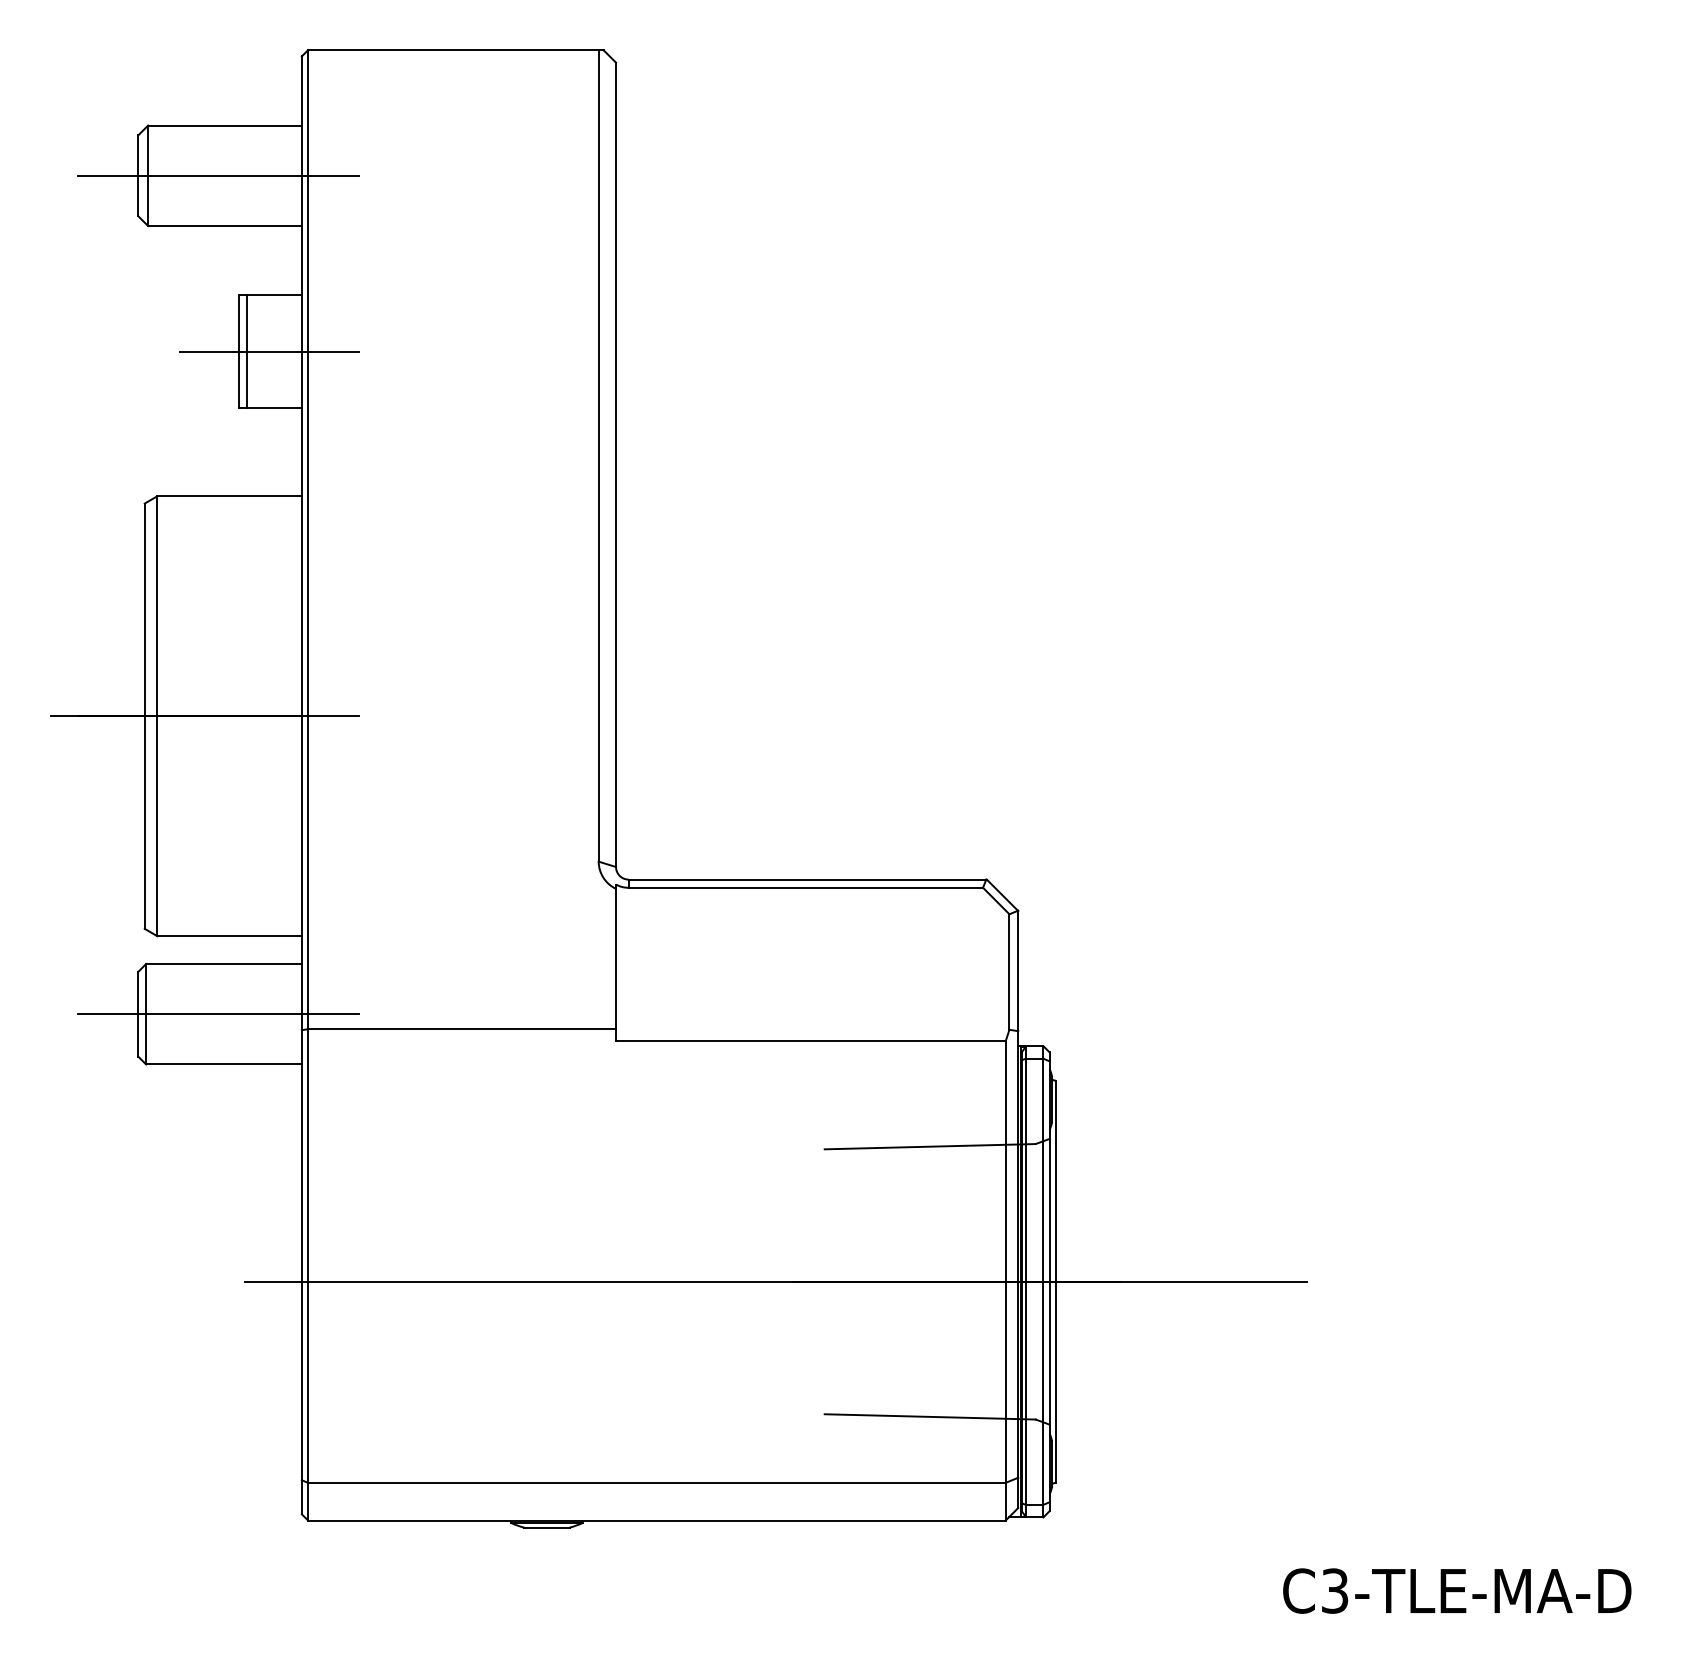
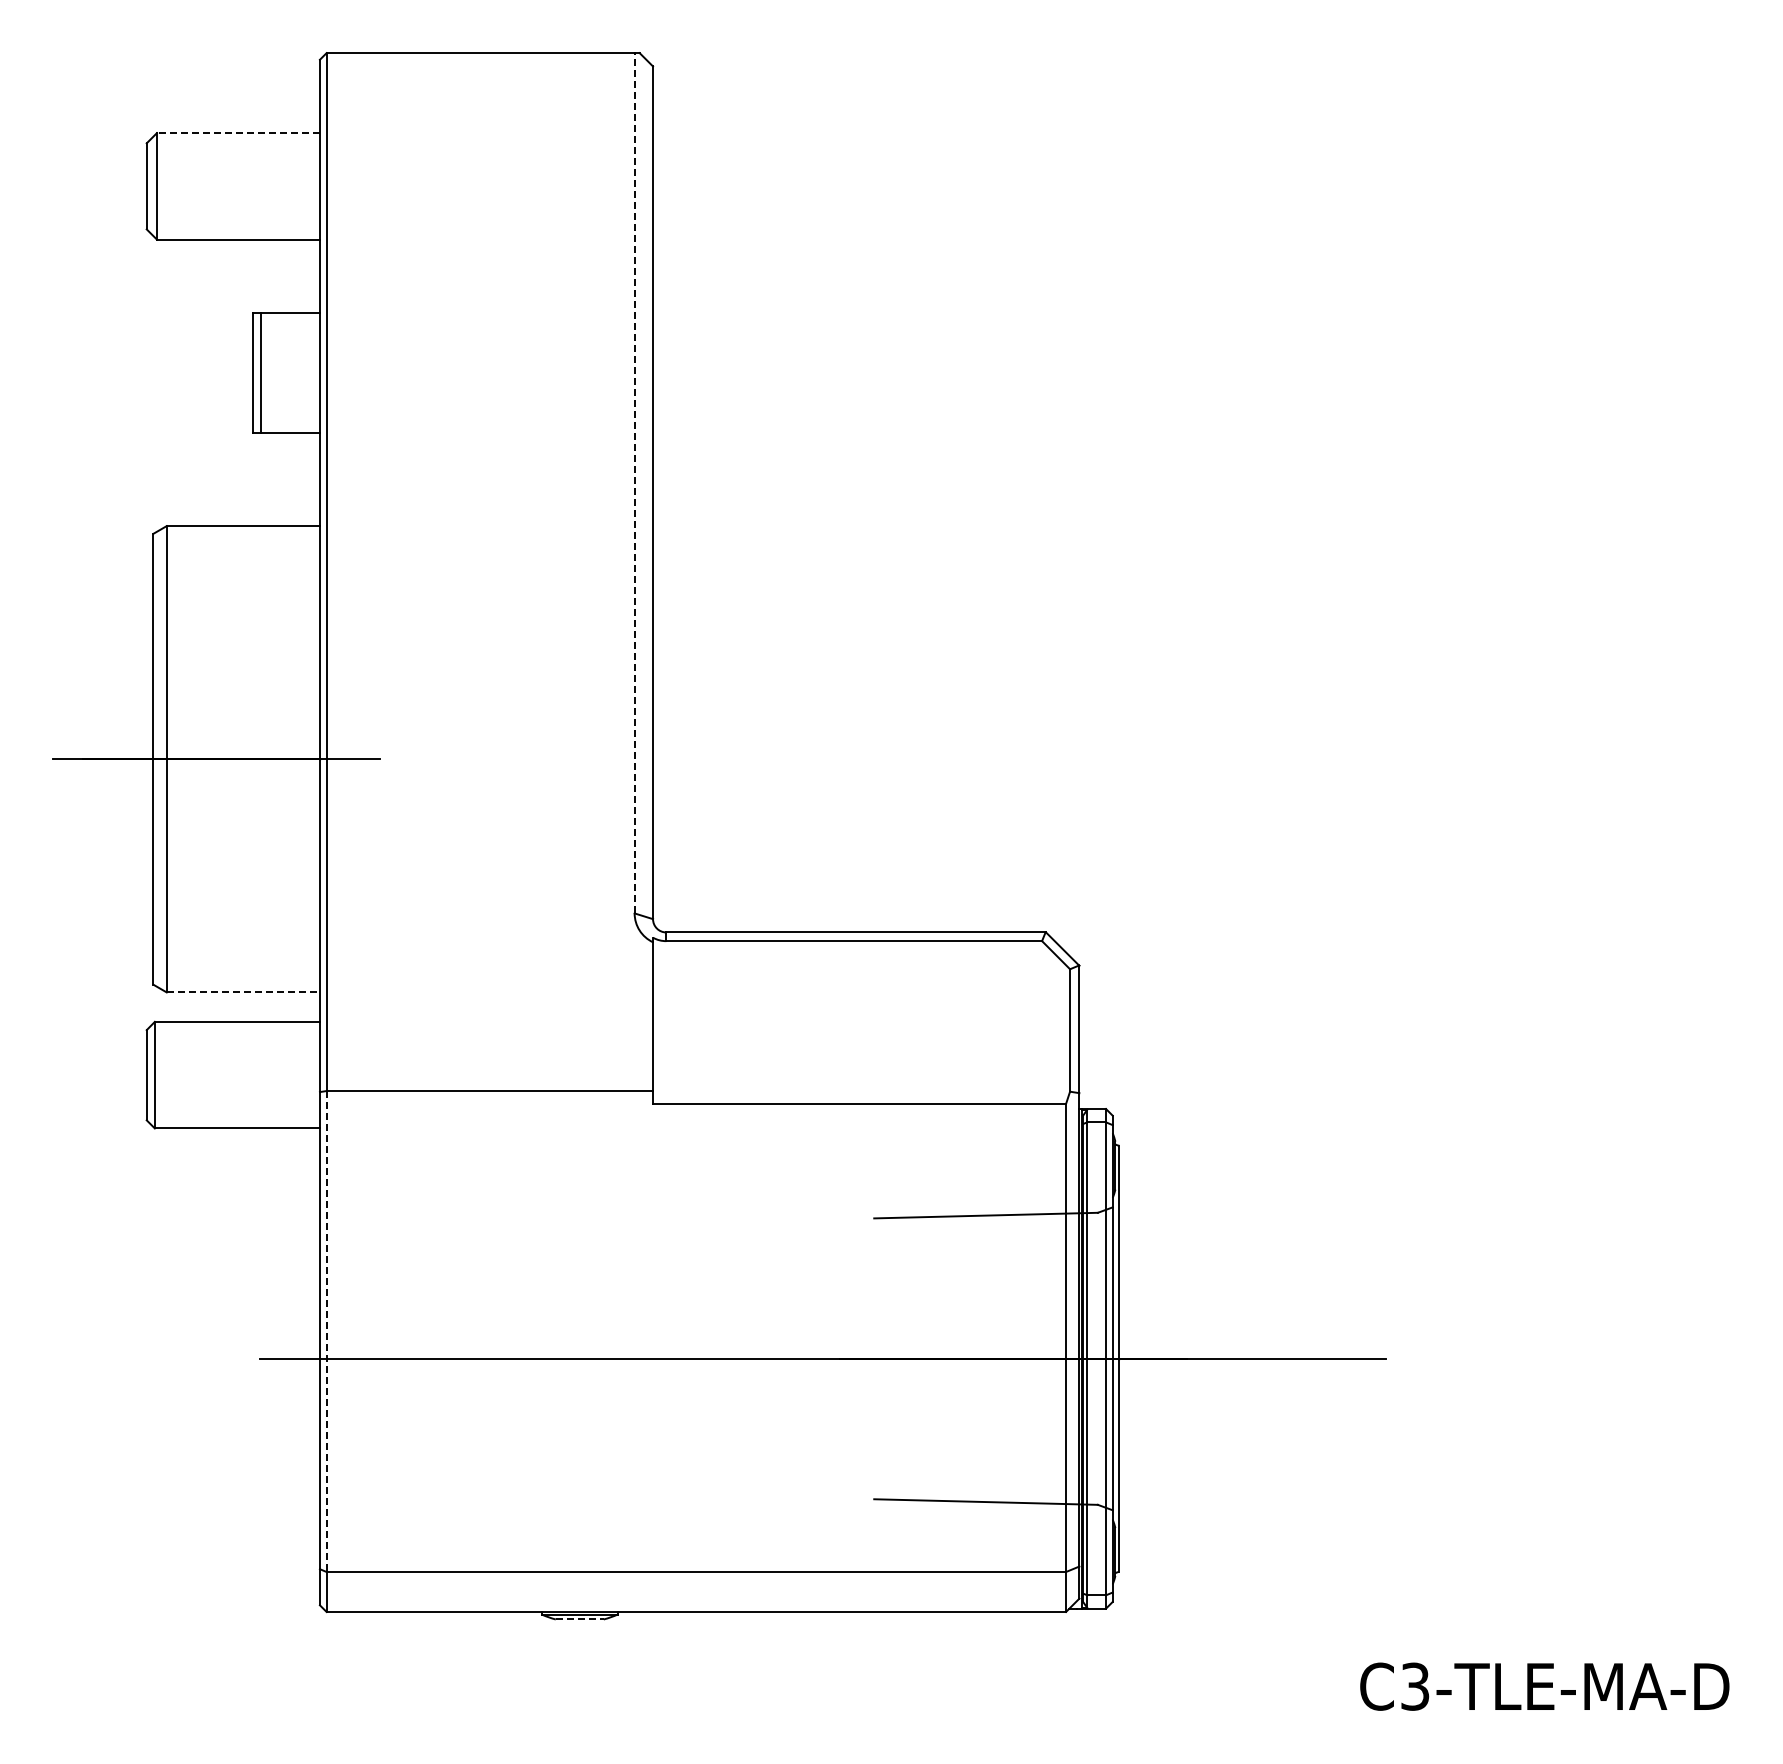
line: (224, 125) -> (237, 133), solid -> dashed
line: (218, 175) -> (231, 186), removed
line: (269, 351) -> (285, 372), removed
line: (598, 455) -> (634, 482), solid -> dashed
line: (229, 936) -> (243, 992), solid -> dashed
line: (218, 1014) -> (231, 1075), removed
line: (308, 1256) -> (326, 1332), solid -> dashed
line: (546, 1527) -> (579, 1619), solid -> dashed

